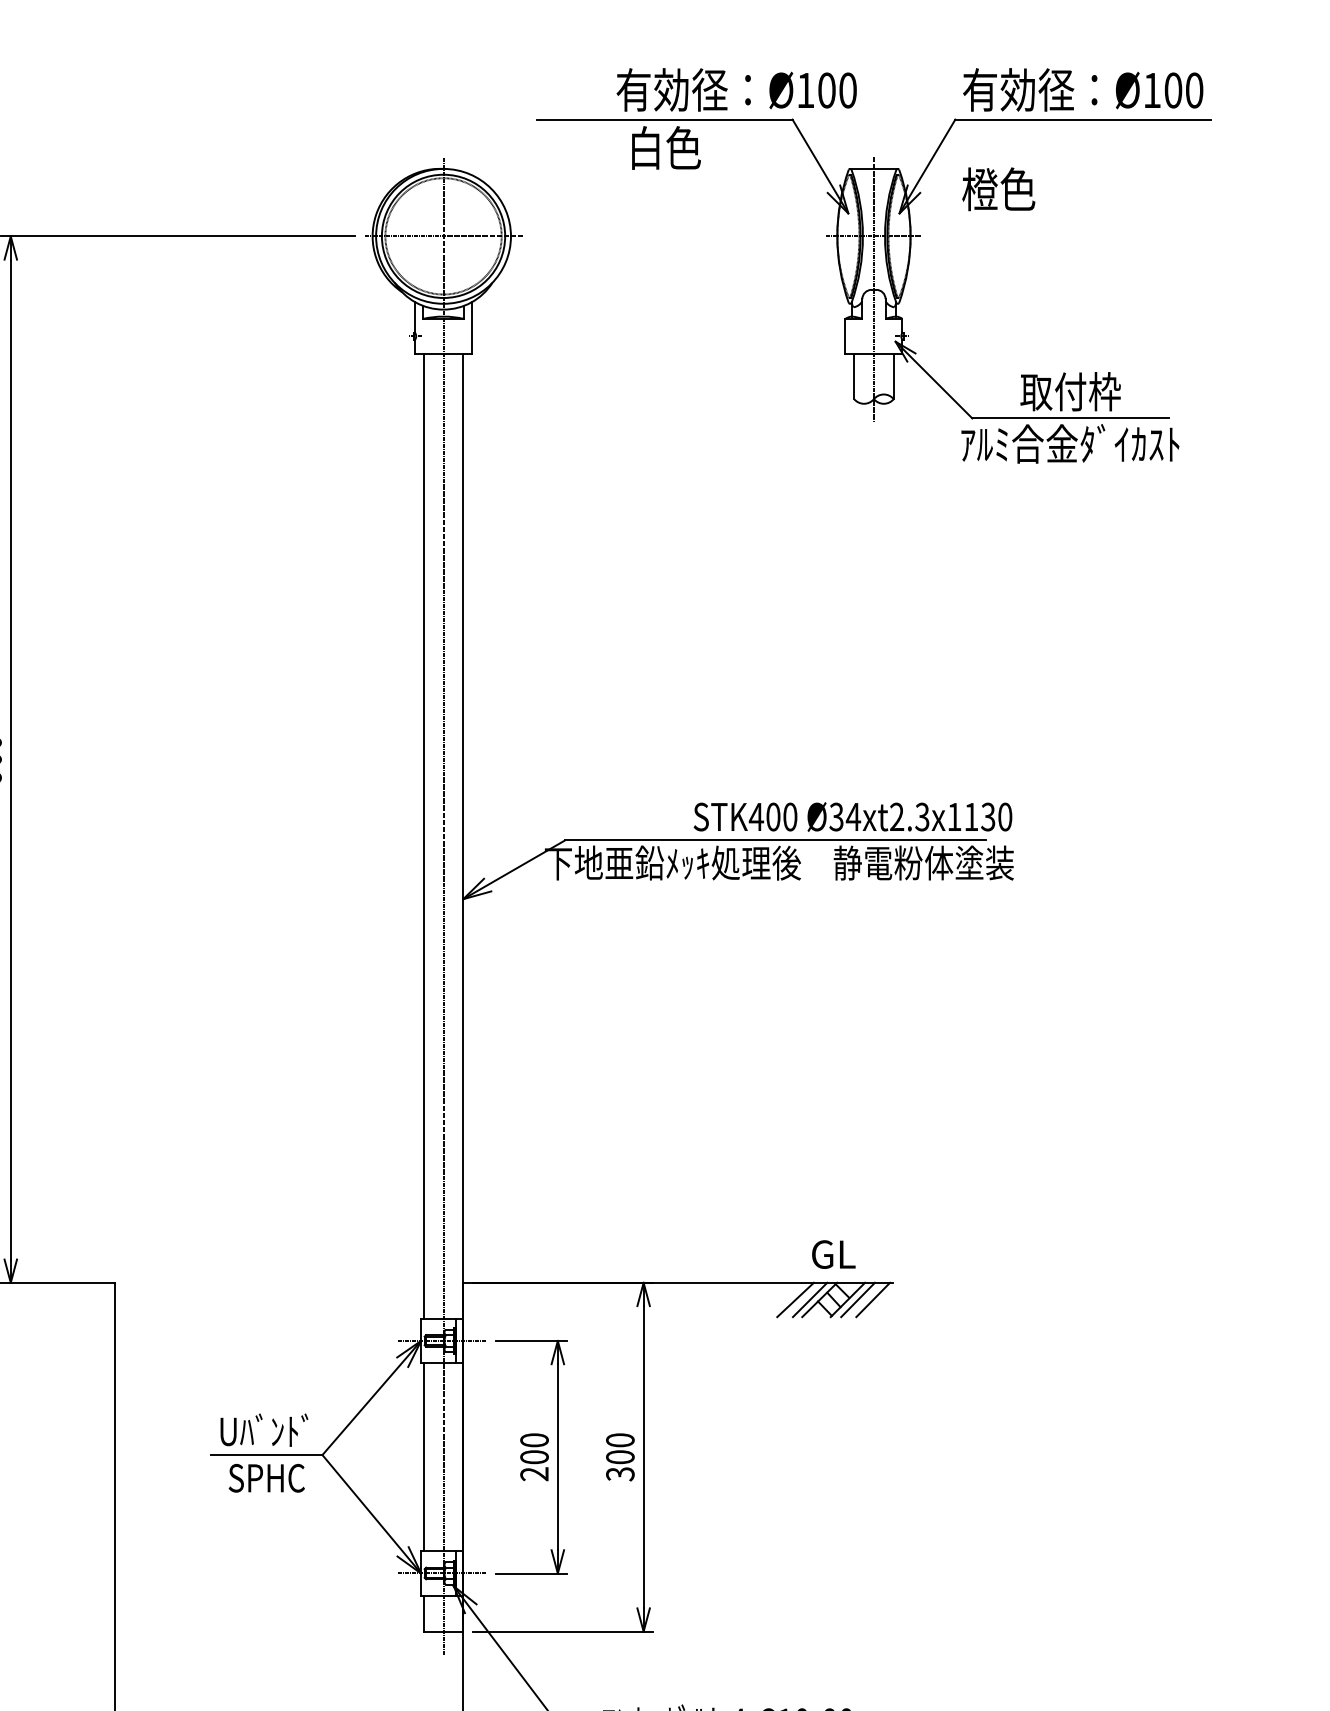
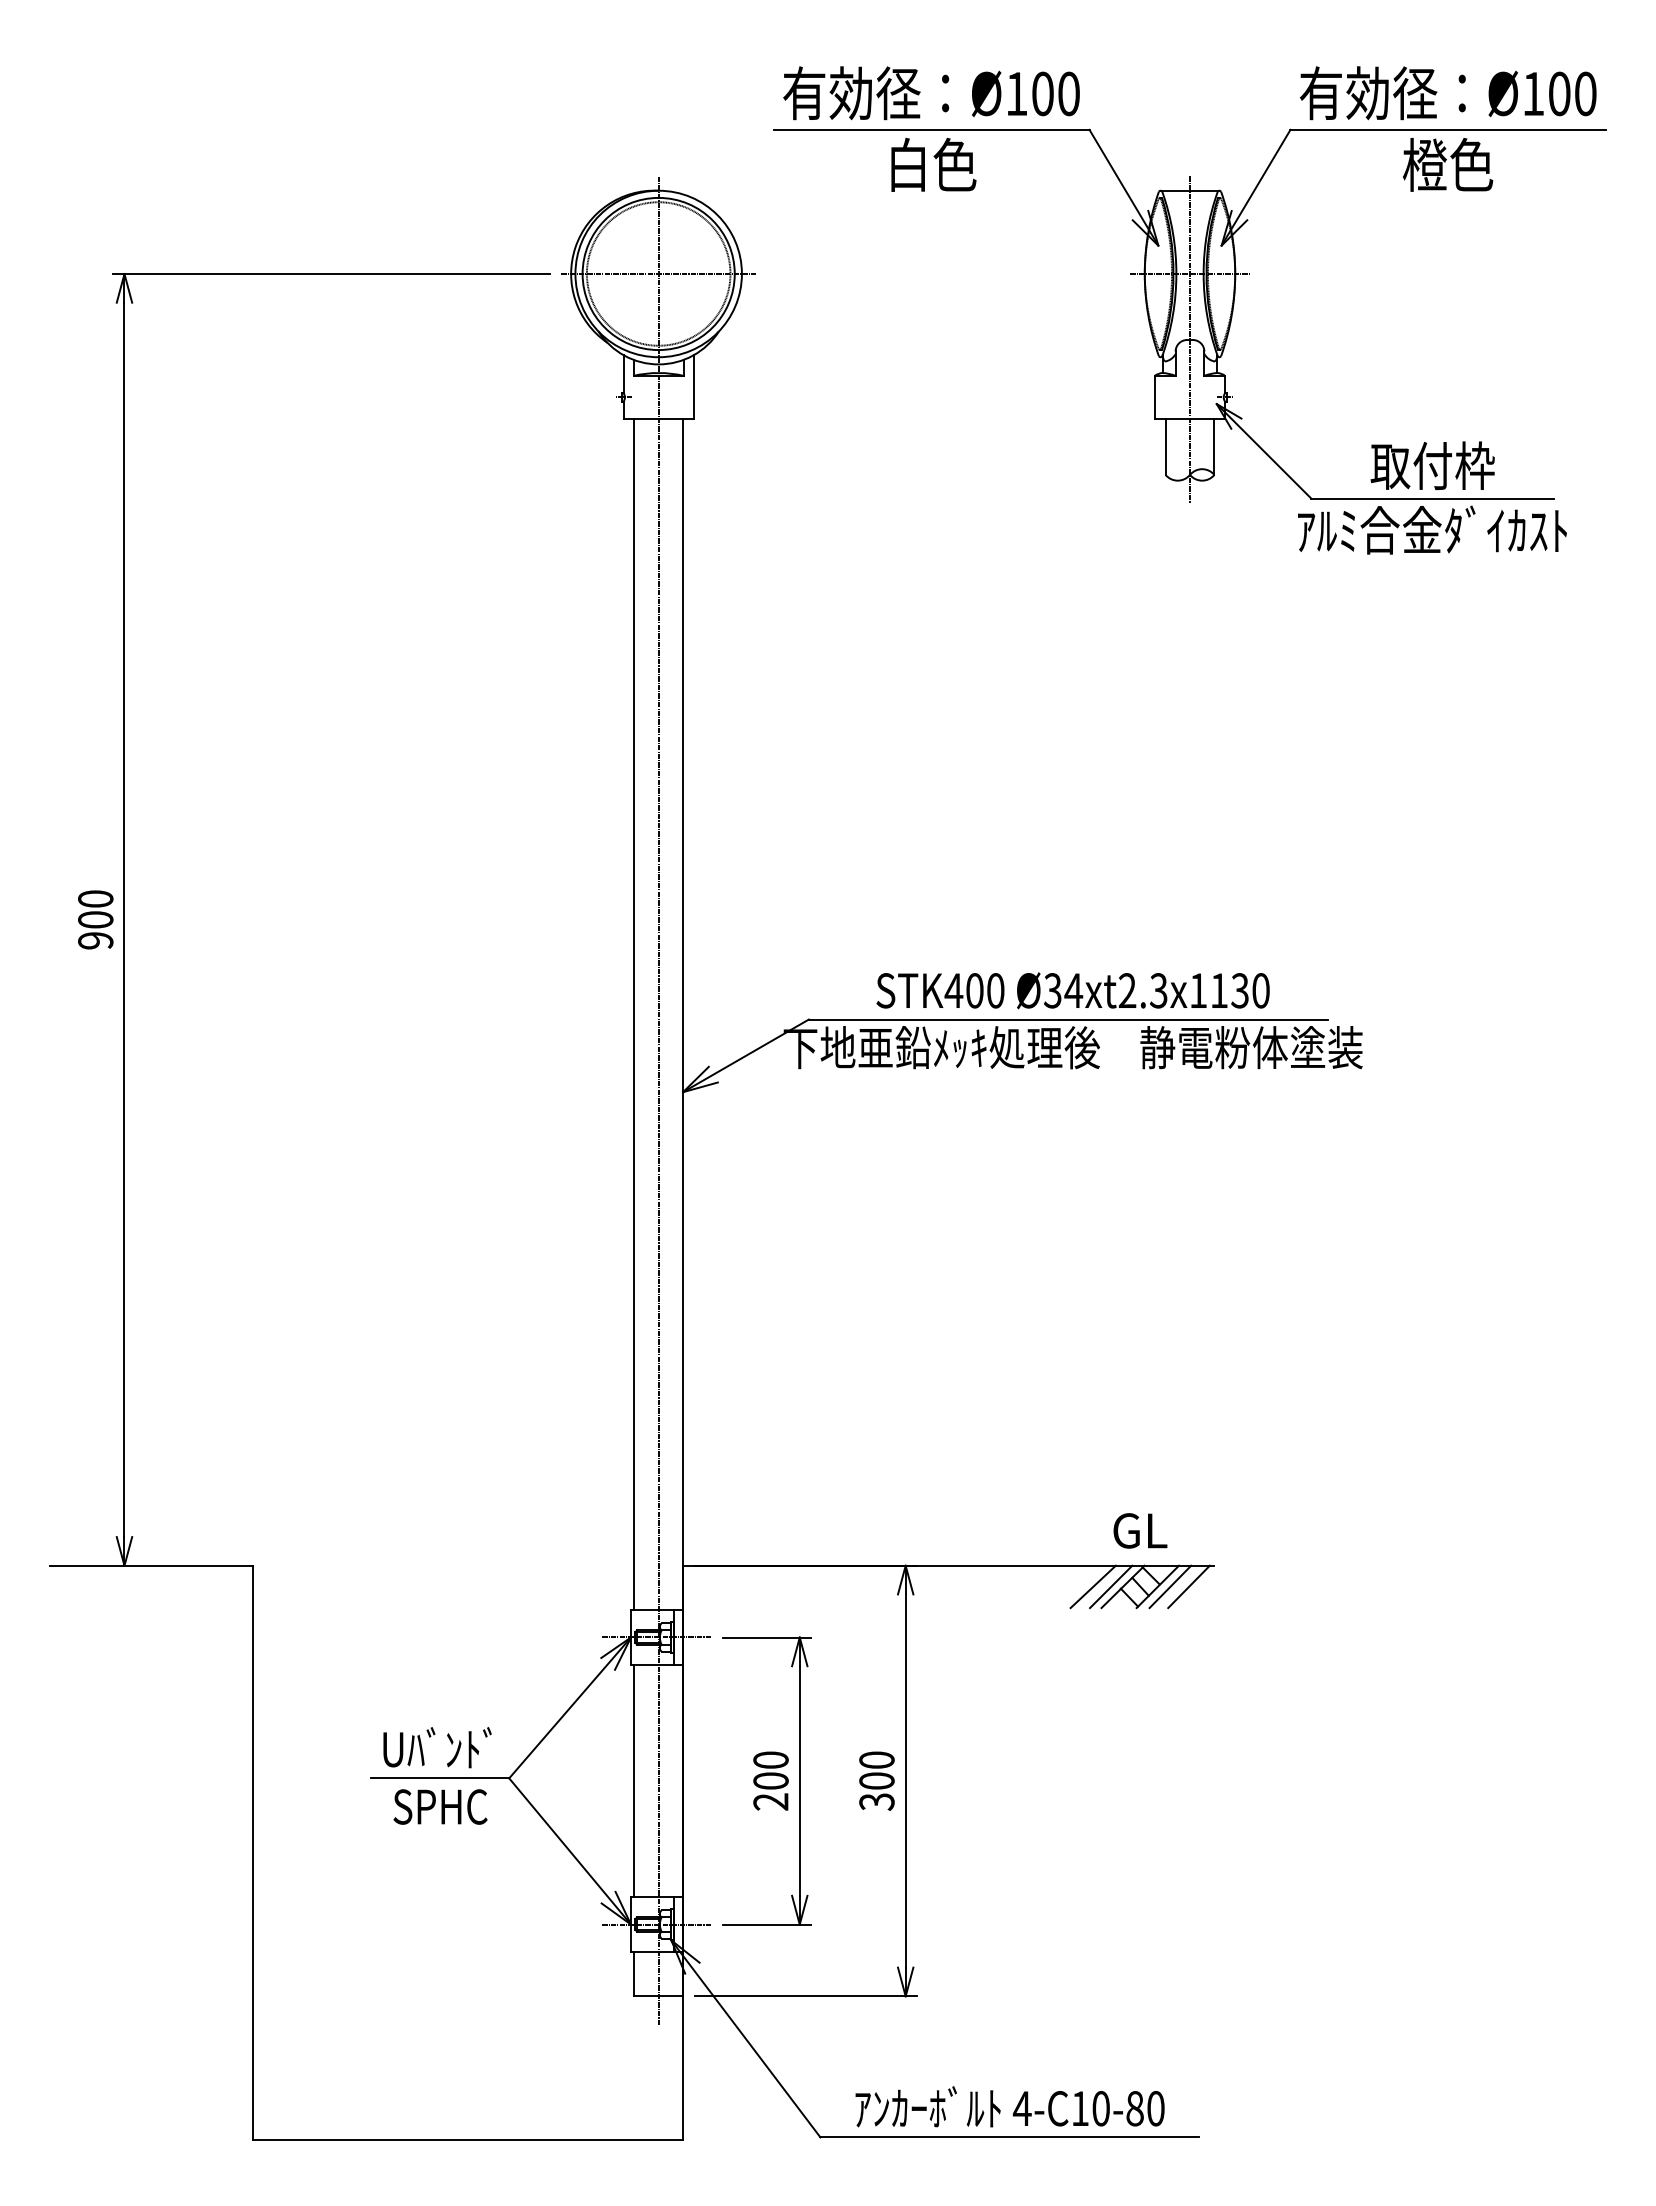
text: (736, 90) -> (931, 93), moved
text: (999, 188) -> (1448, 164), moved
text: (852, 816) -> (1072, 990), moved

